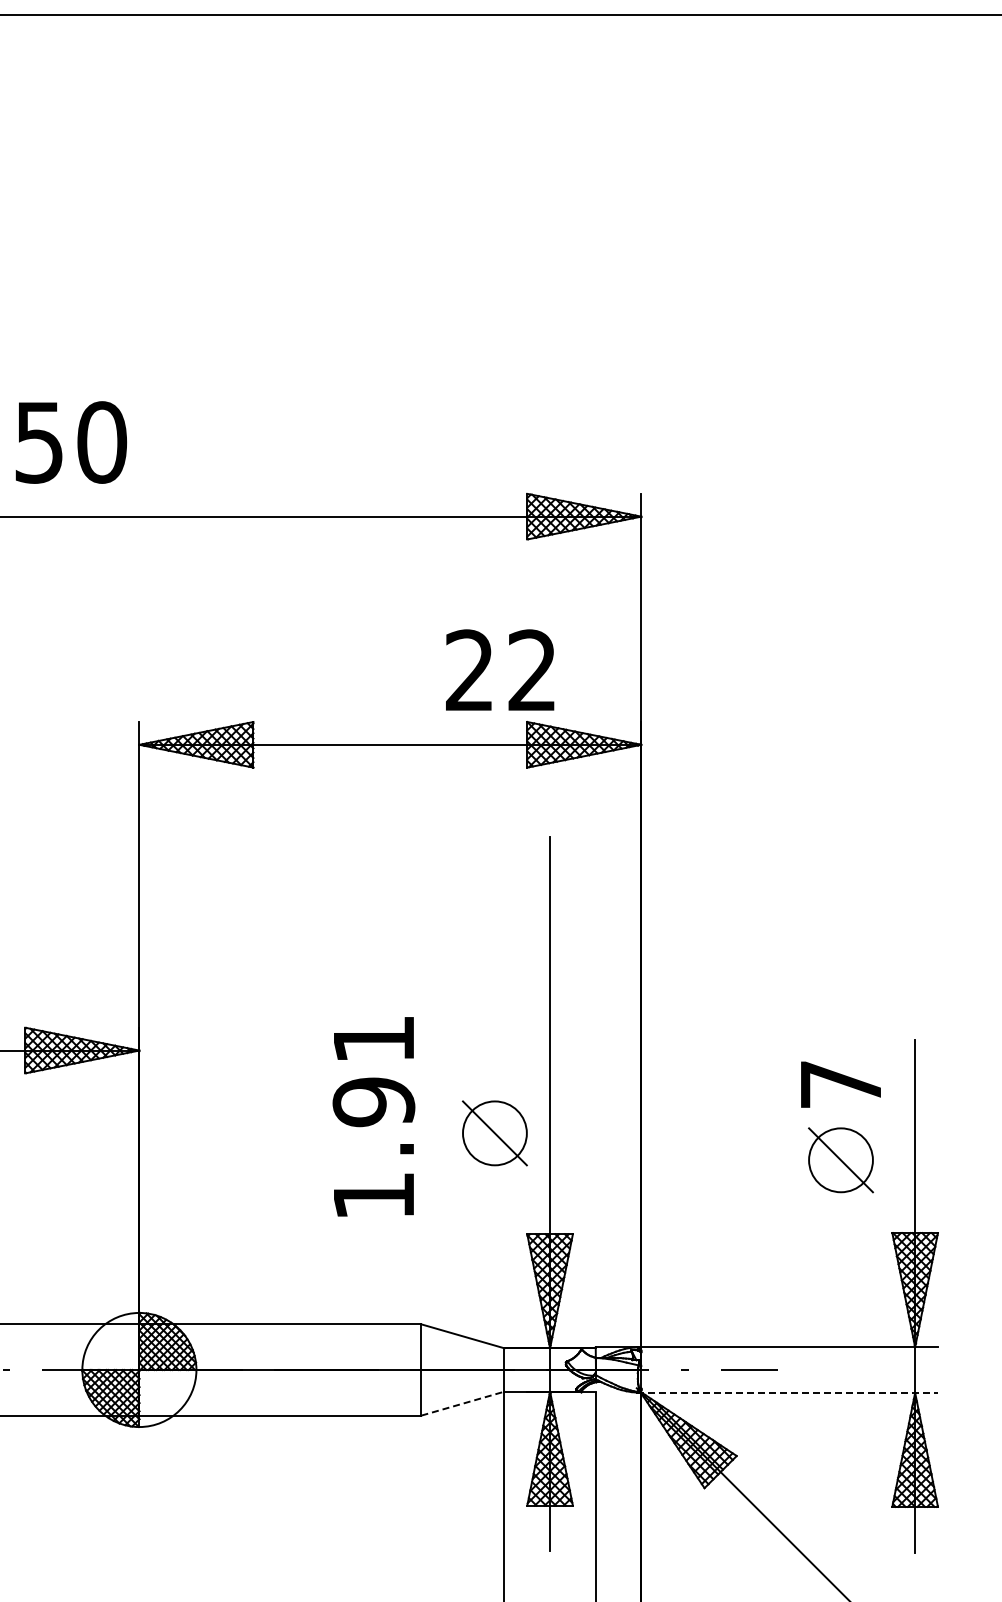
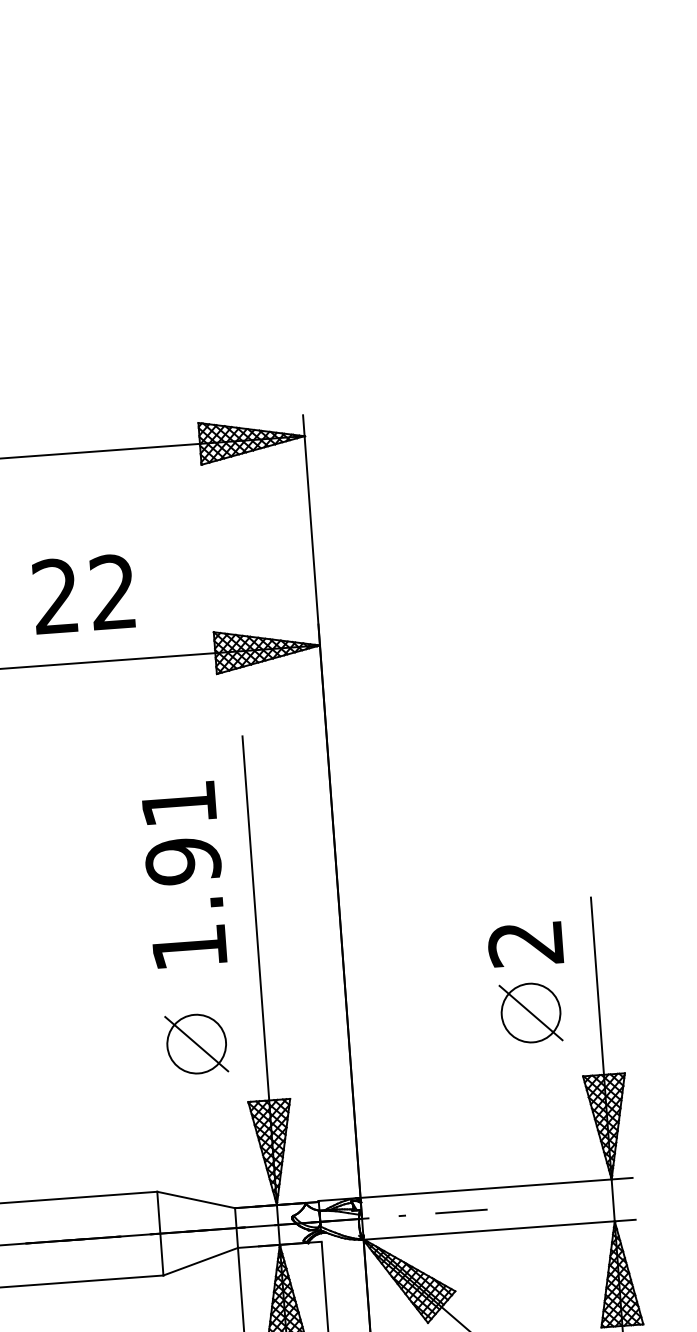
text: (500, 669) -> (83, 593), moved
text: (839, 1084) -> (524, 943), 7 -> 2
text: (373, 1116) -> (183, 874), moved
part: (494, 1133) -> (196, 1044), moved
line: (787, 1392) -> (497, 1229), dashed -> solid
line: (463, 1403) -> (201, 1261), dashed -> solid

